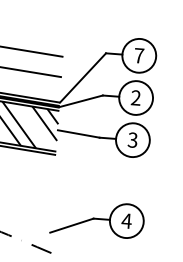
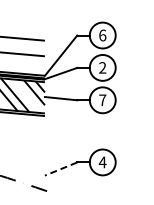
text: (138, 55) -> (102, 35), 7 -> 6
text: (132, 140) -> (102, 100), 3 -> 7
line: (71, 226) -> (60, 169), solid -> dashed

